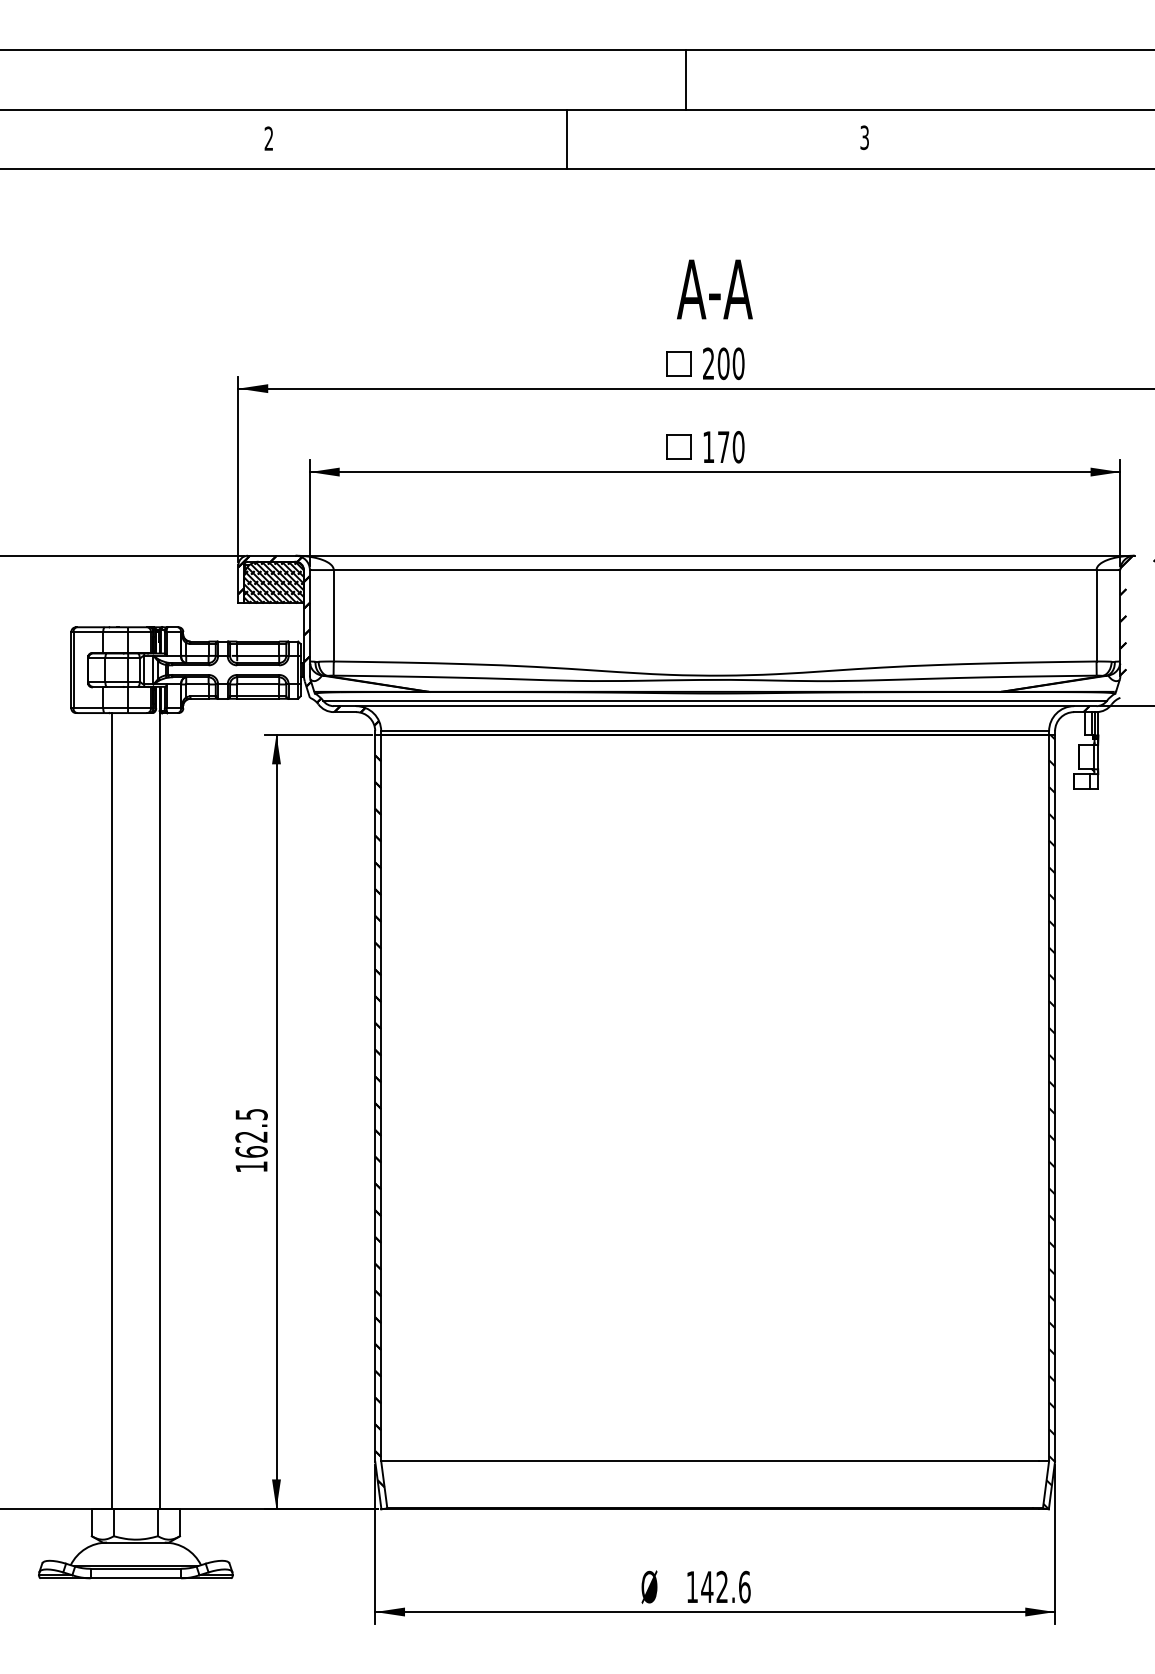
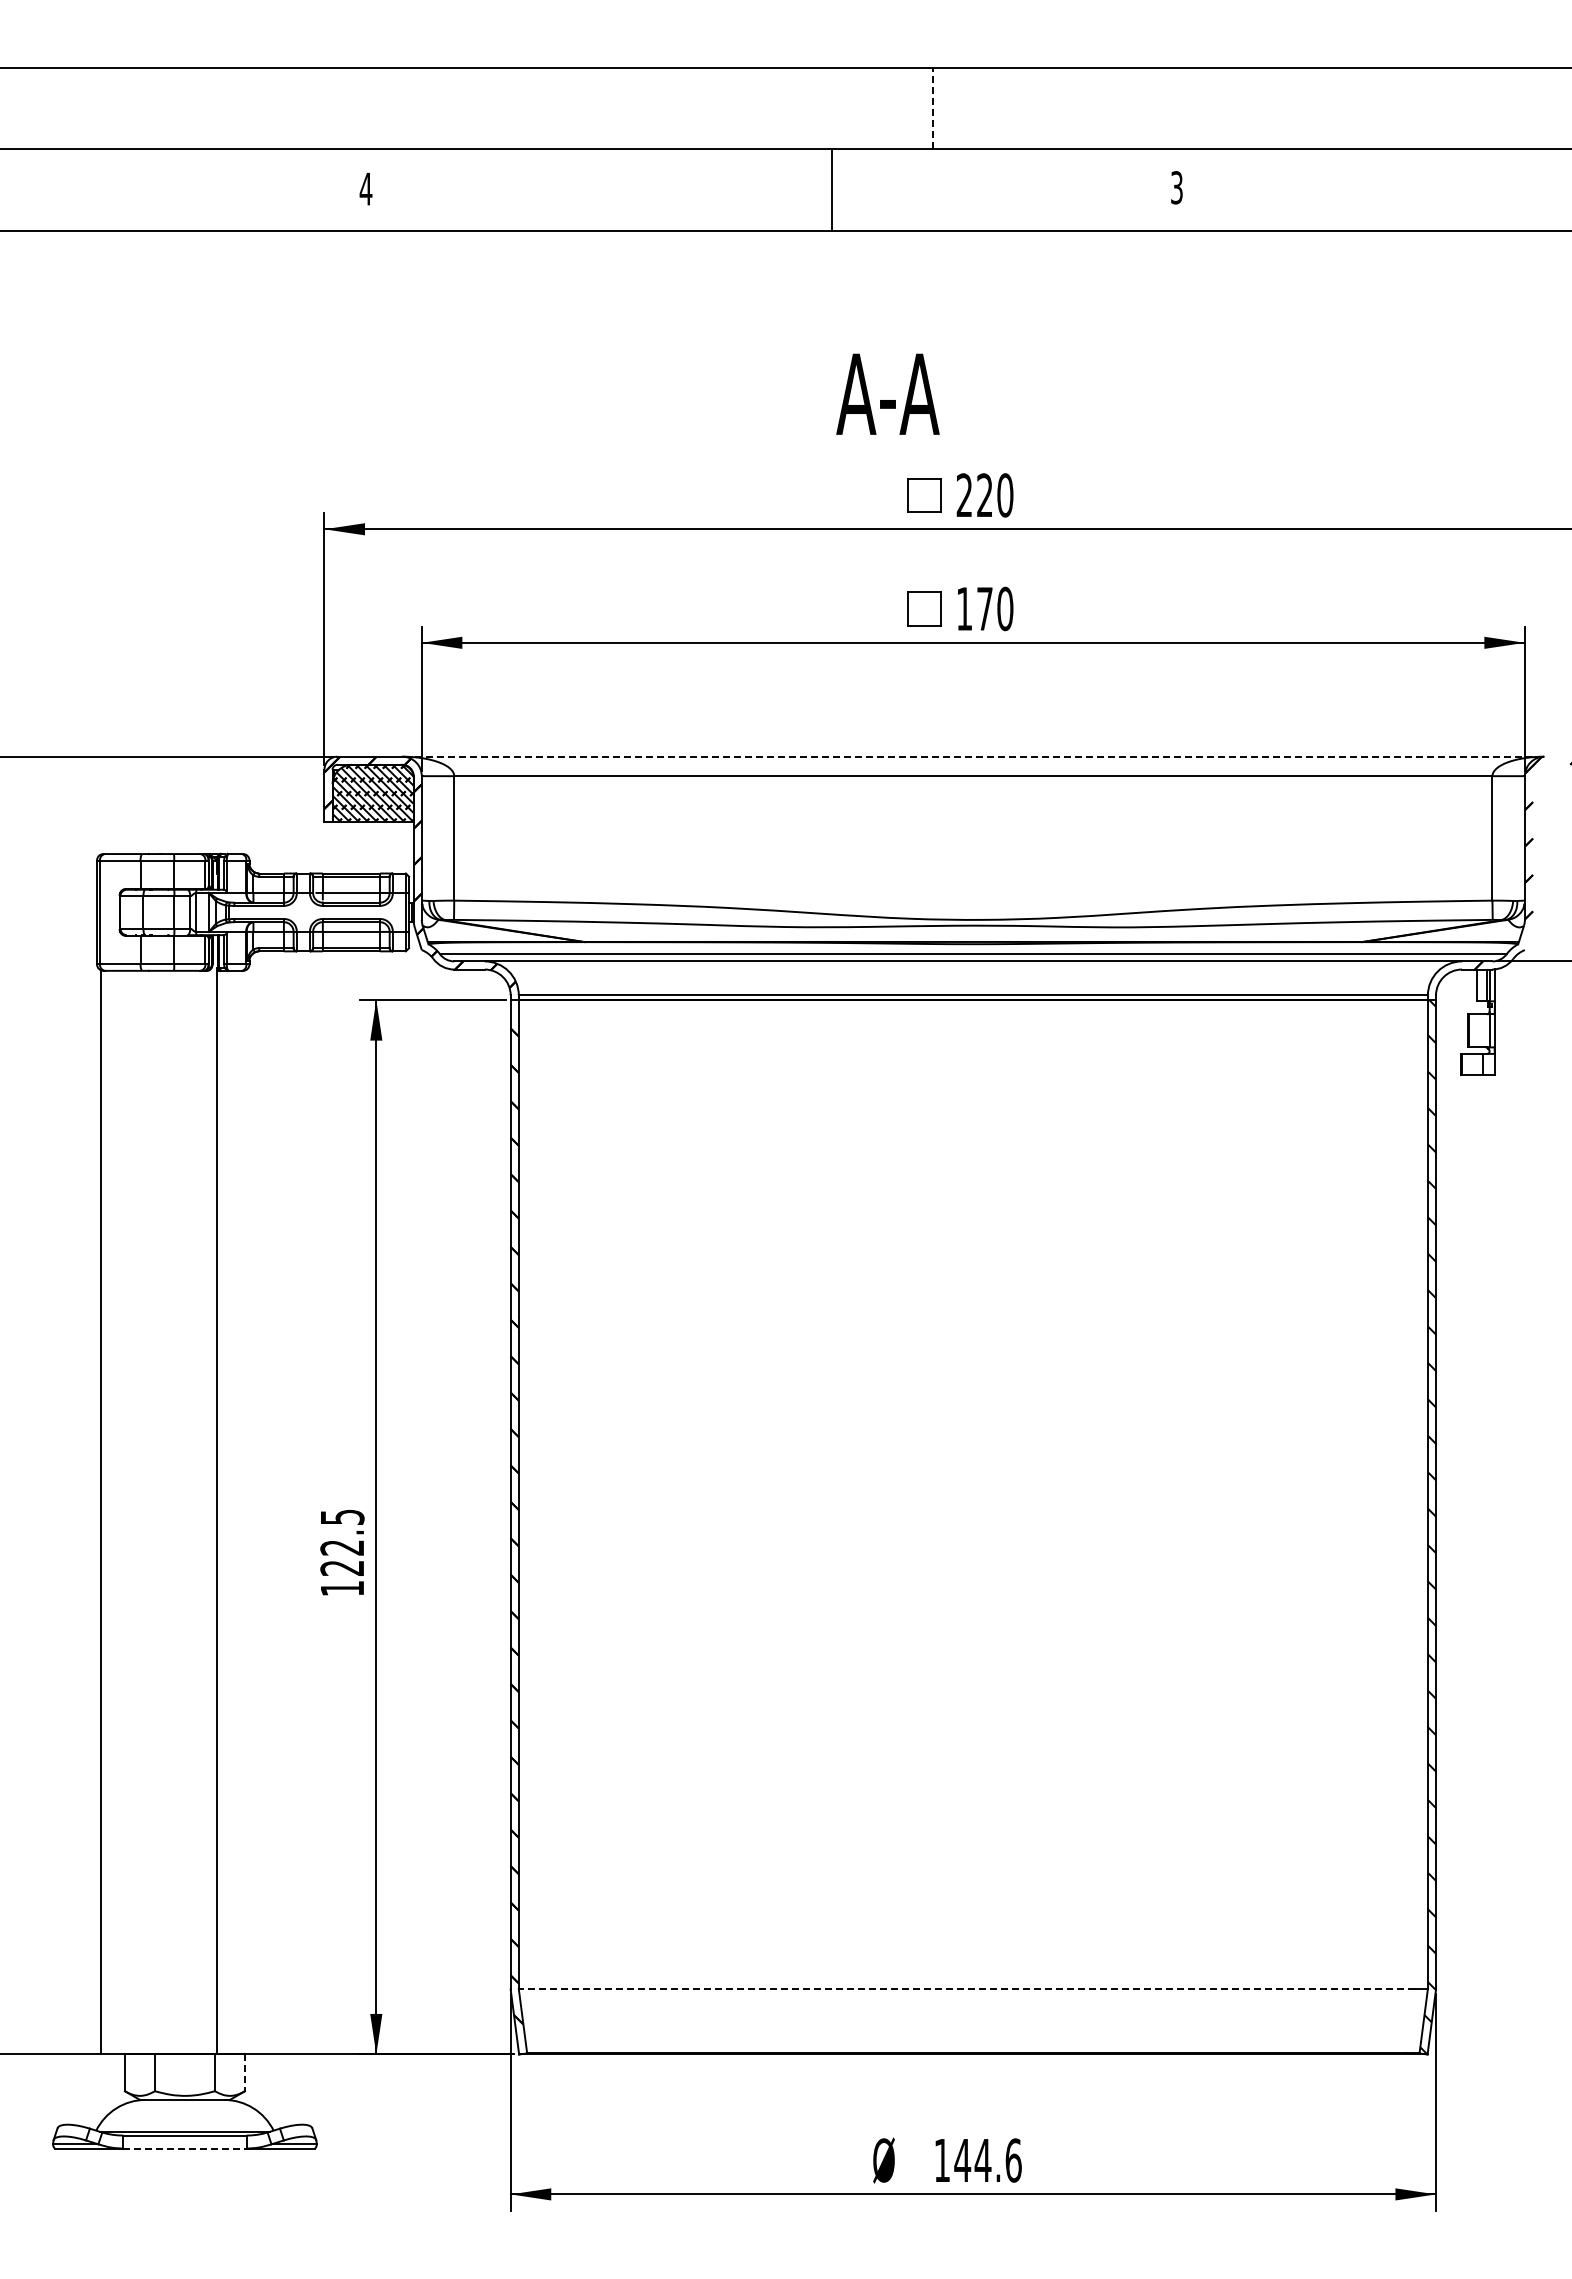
line: (685, 79) -> (933, 108), solid -> dashed
text: (268, 138) -> (365, 188), 2 -> 4
line: (566, 139) -> (832, 189), moved
text: (714, 288) -> (887, 393), moved
text: (724, 363) -> (985, 495), 200 -> 220
line: (714, 555) -> (972, 756), solid -> dashed
line: (112, 1111) -> (100, 1512), moved
text: (251, 1152) -> (342, 1568), 162.5 -> 122.5
line: (710, 1461) -> (966, 1989), solid -> dashed
line: (179, 1523) -> (244, 2073), solid -> dashed
line: (135, 1578) -> (184, 2148), solid -> dashed
text: (721, 1586) -> (982, 2159), 142.6 -> 144.6

